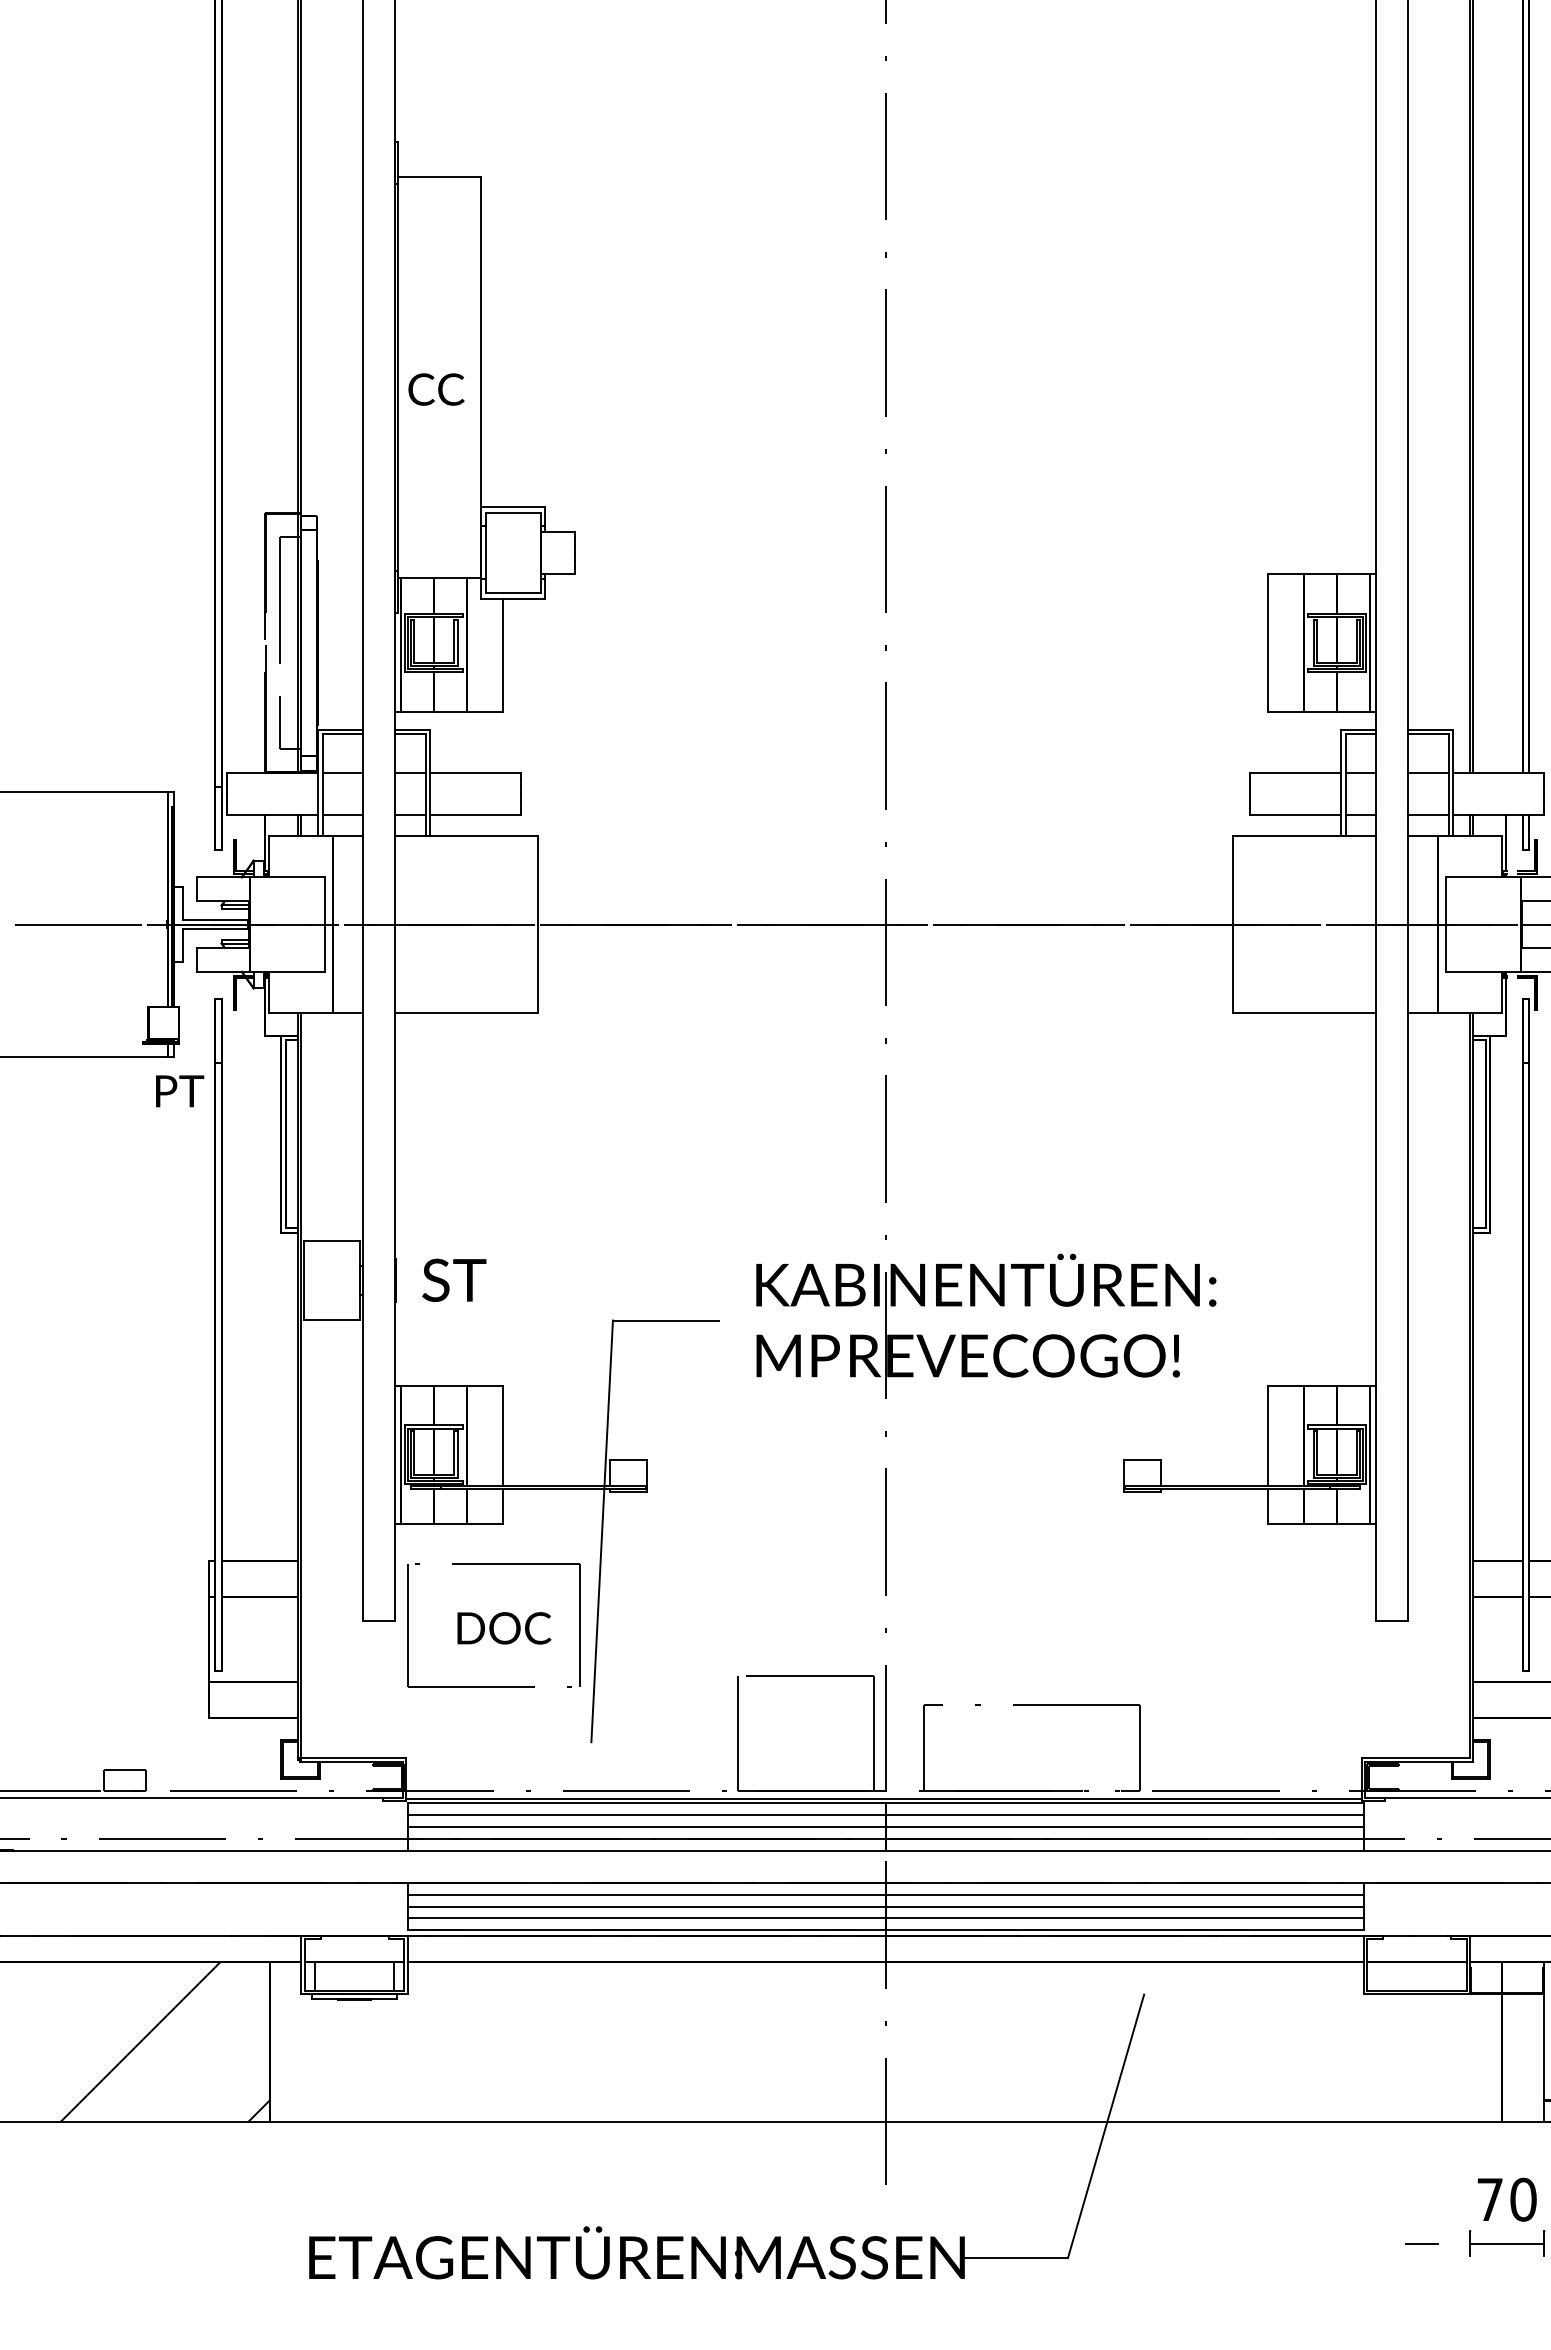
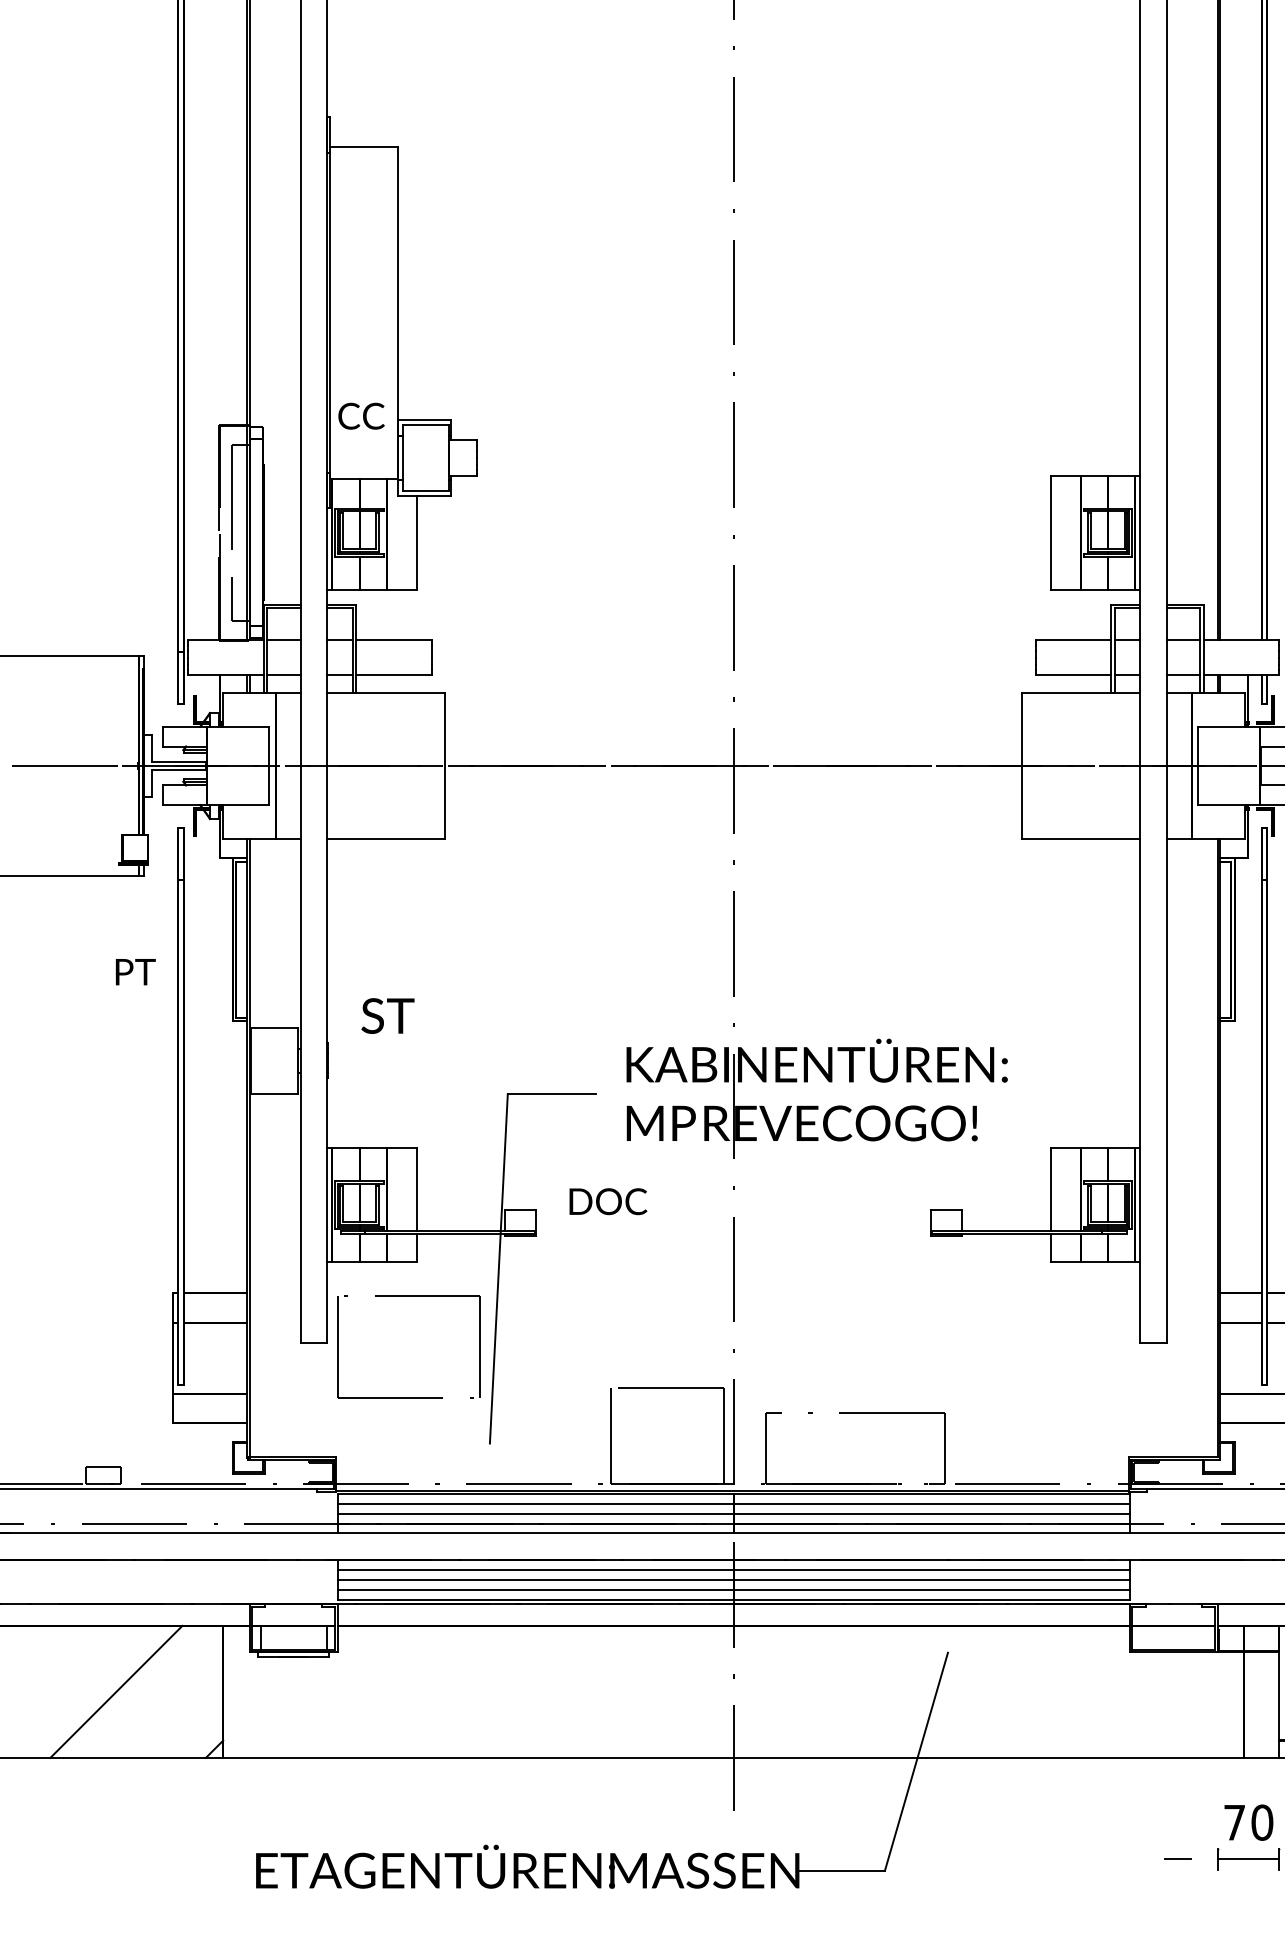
text: (436, 389) -> (361, 416), moved
text: (180, 1091) -> (136, 972), moved
text: (454, 1279) -> (388, 1015), moved
text: (504, 1628) -> (608, 1201), moved

